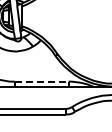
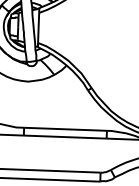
line: (41, 81) -> (65, 129), dashed -> solid

